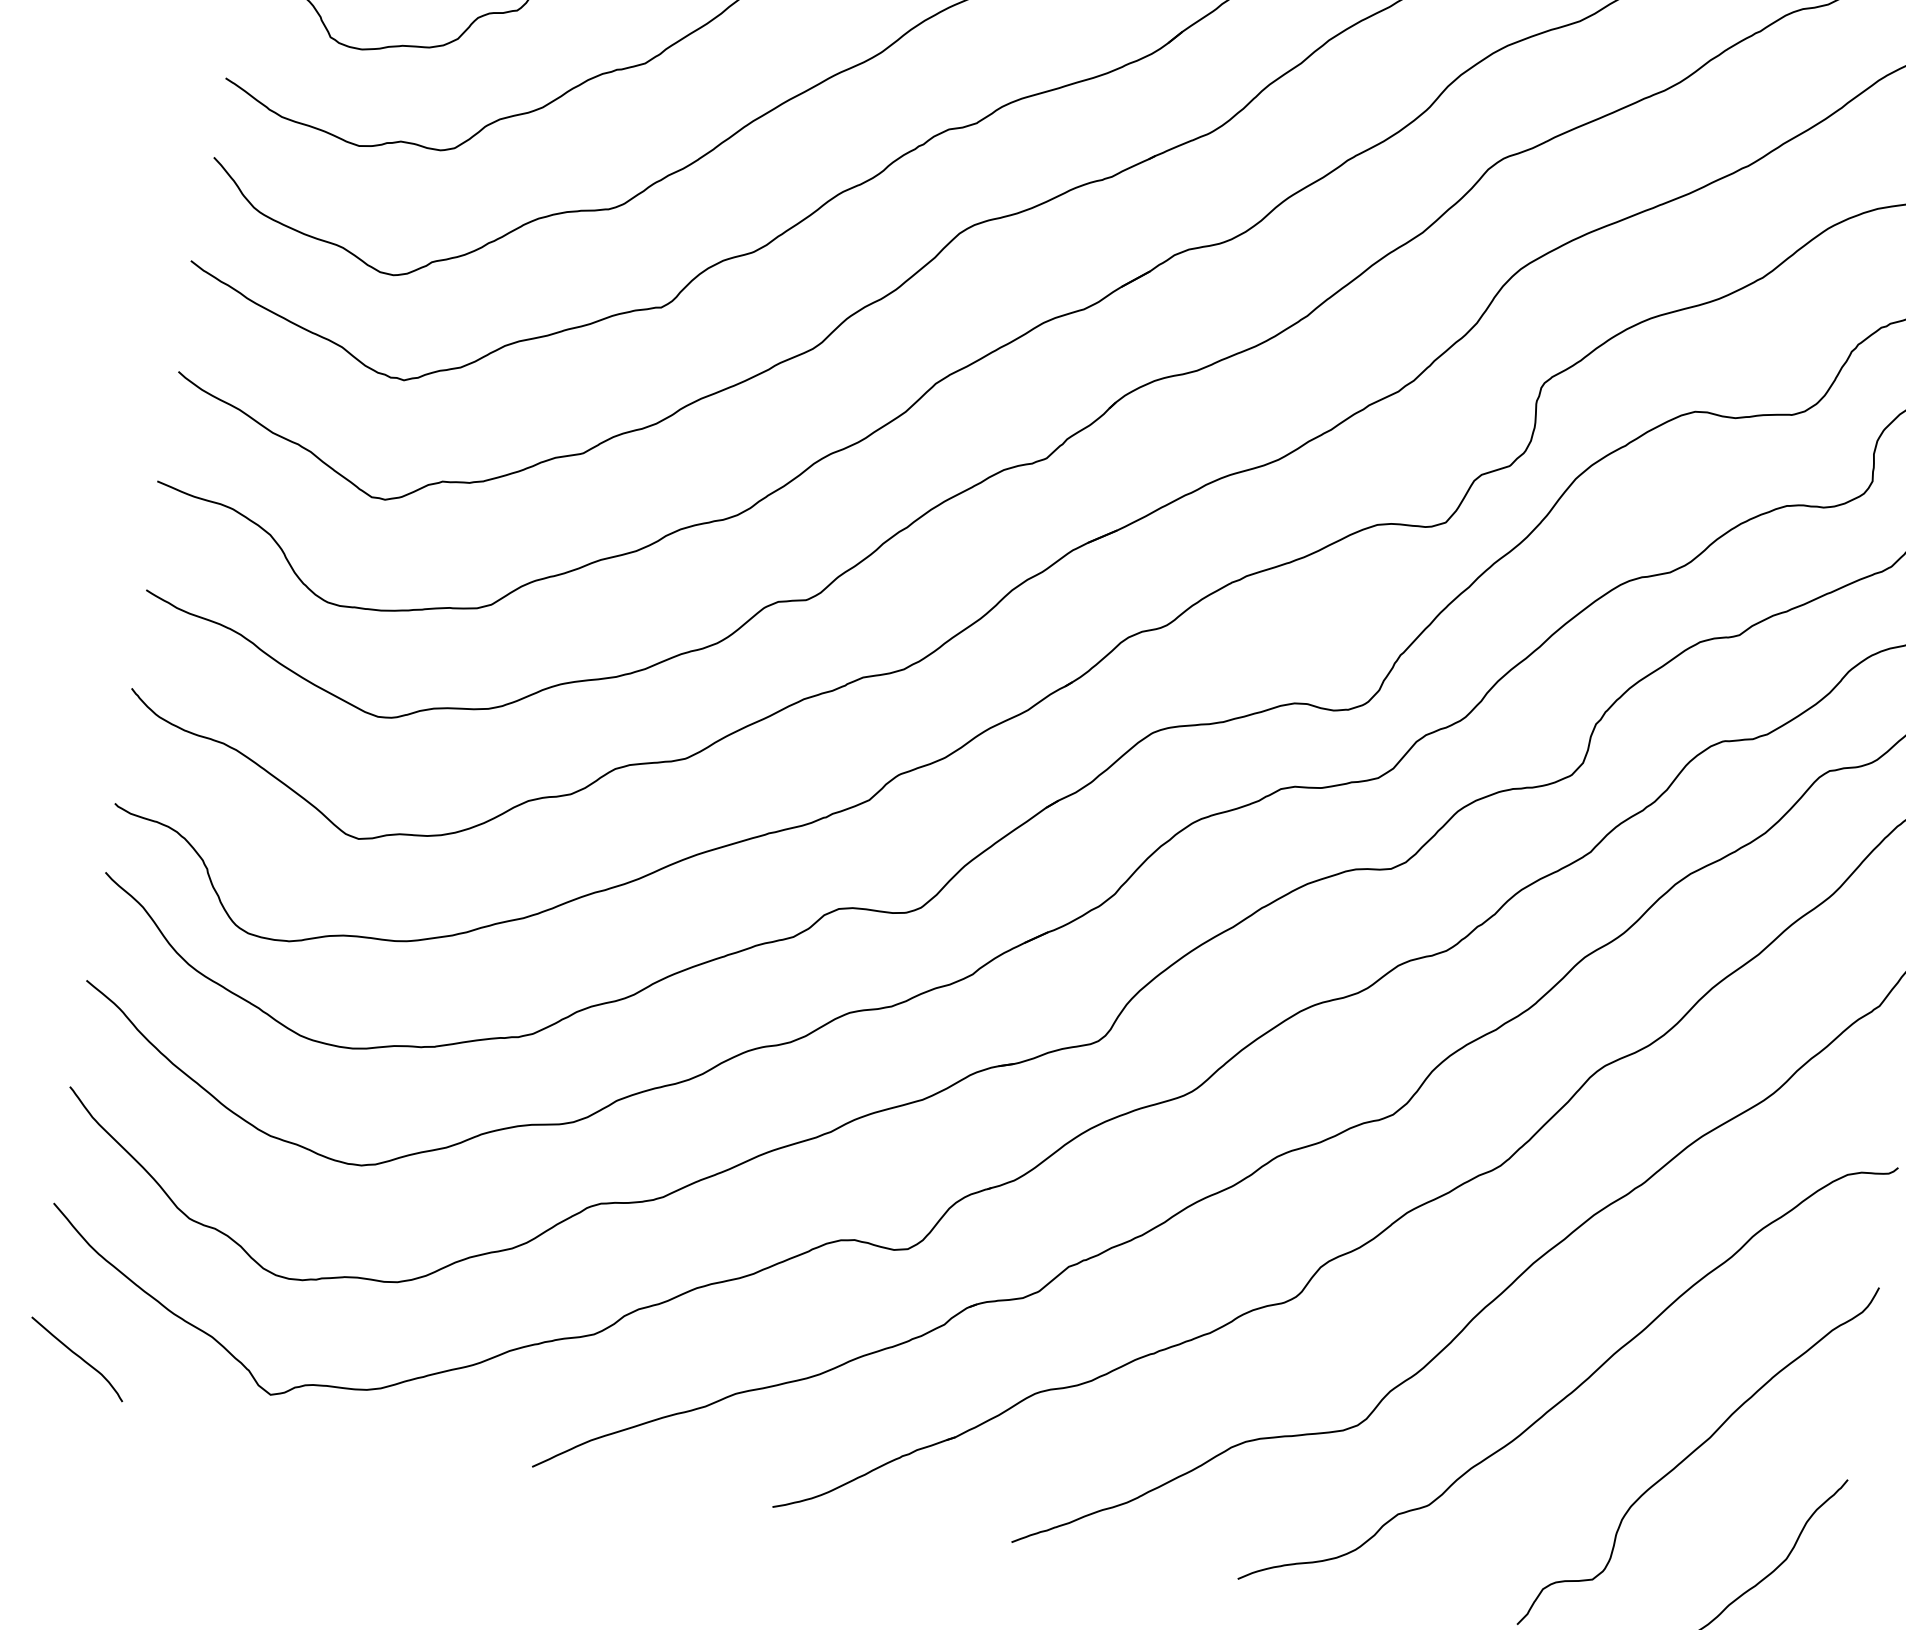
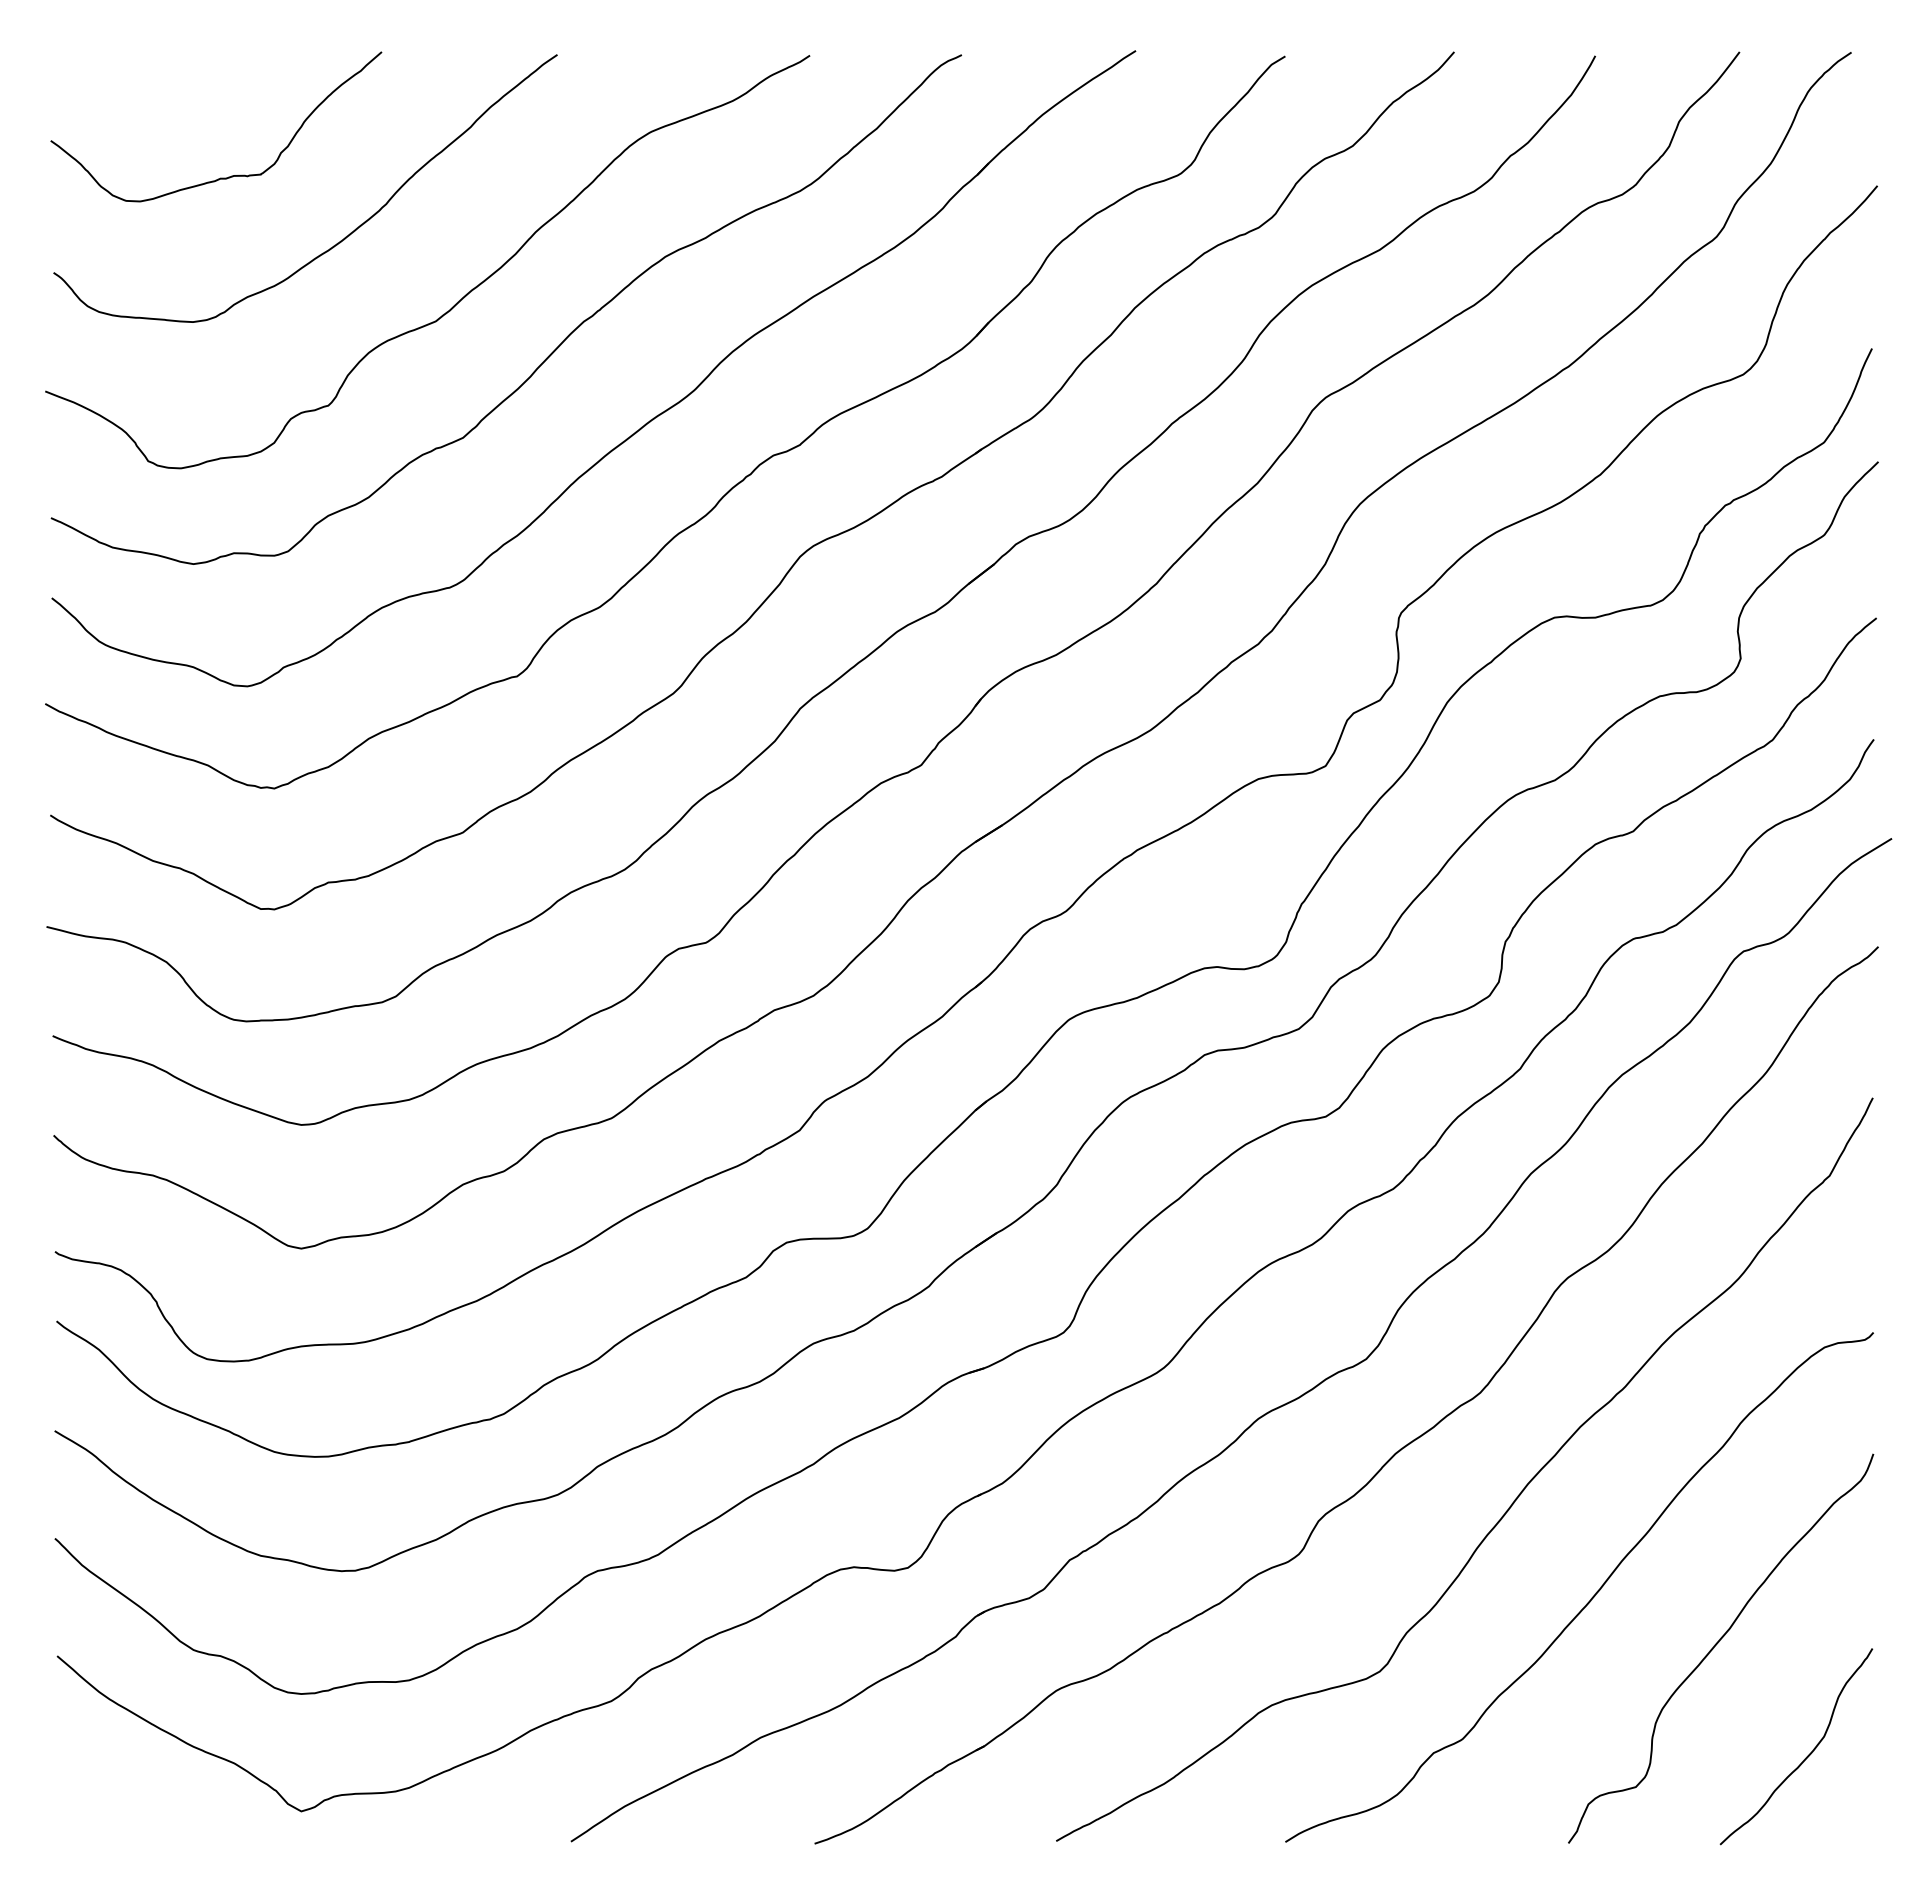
curve: (78, 1357) -> (105, 1804), removed

